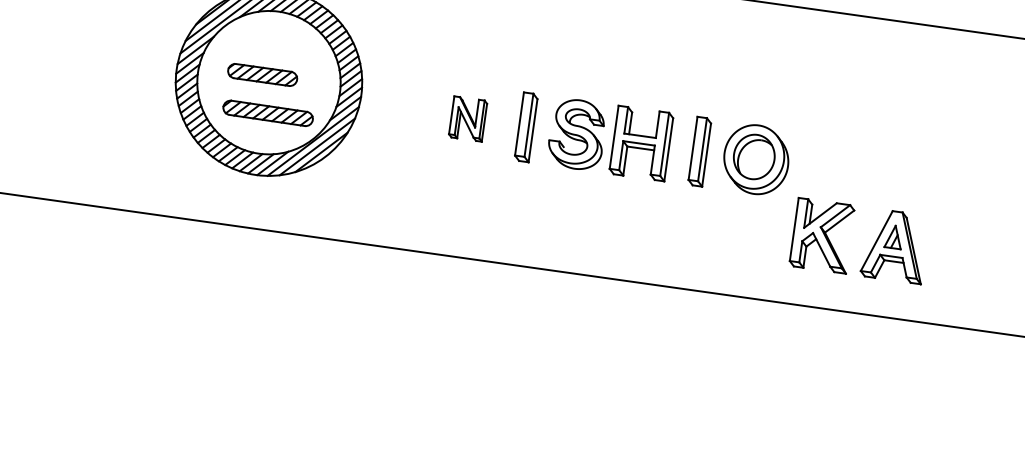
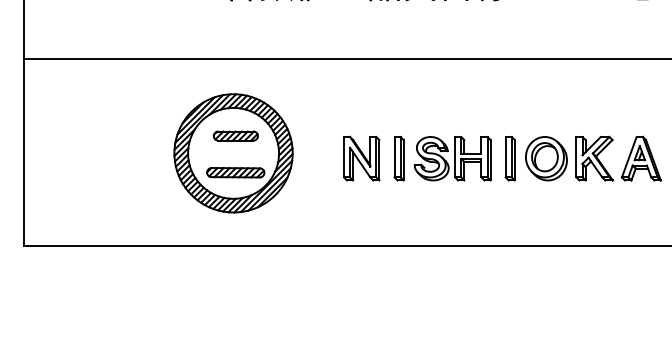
part: (262, 73) -> (235, 135), moved
part: (467, 118) -> (361, 158), size x1.67
part: (871, 247) -> (626, 161), moved

